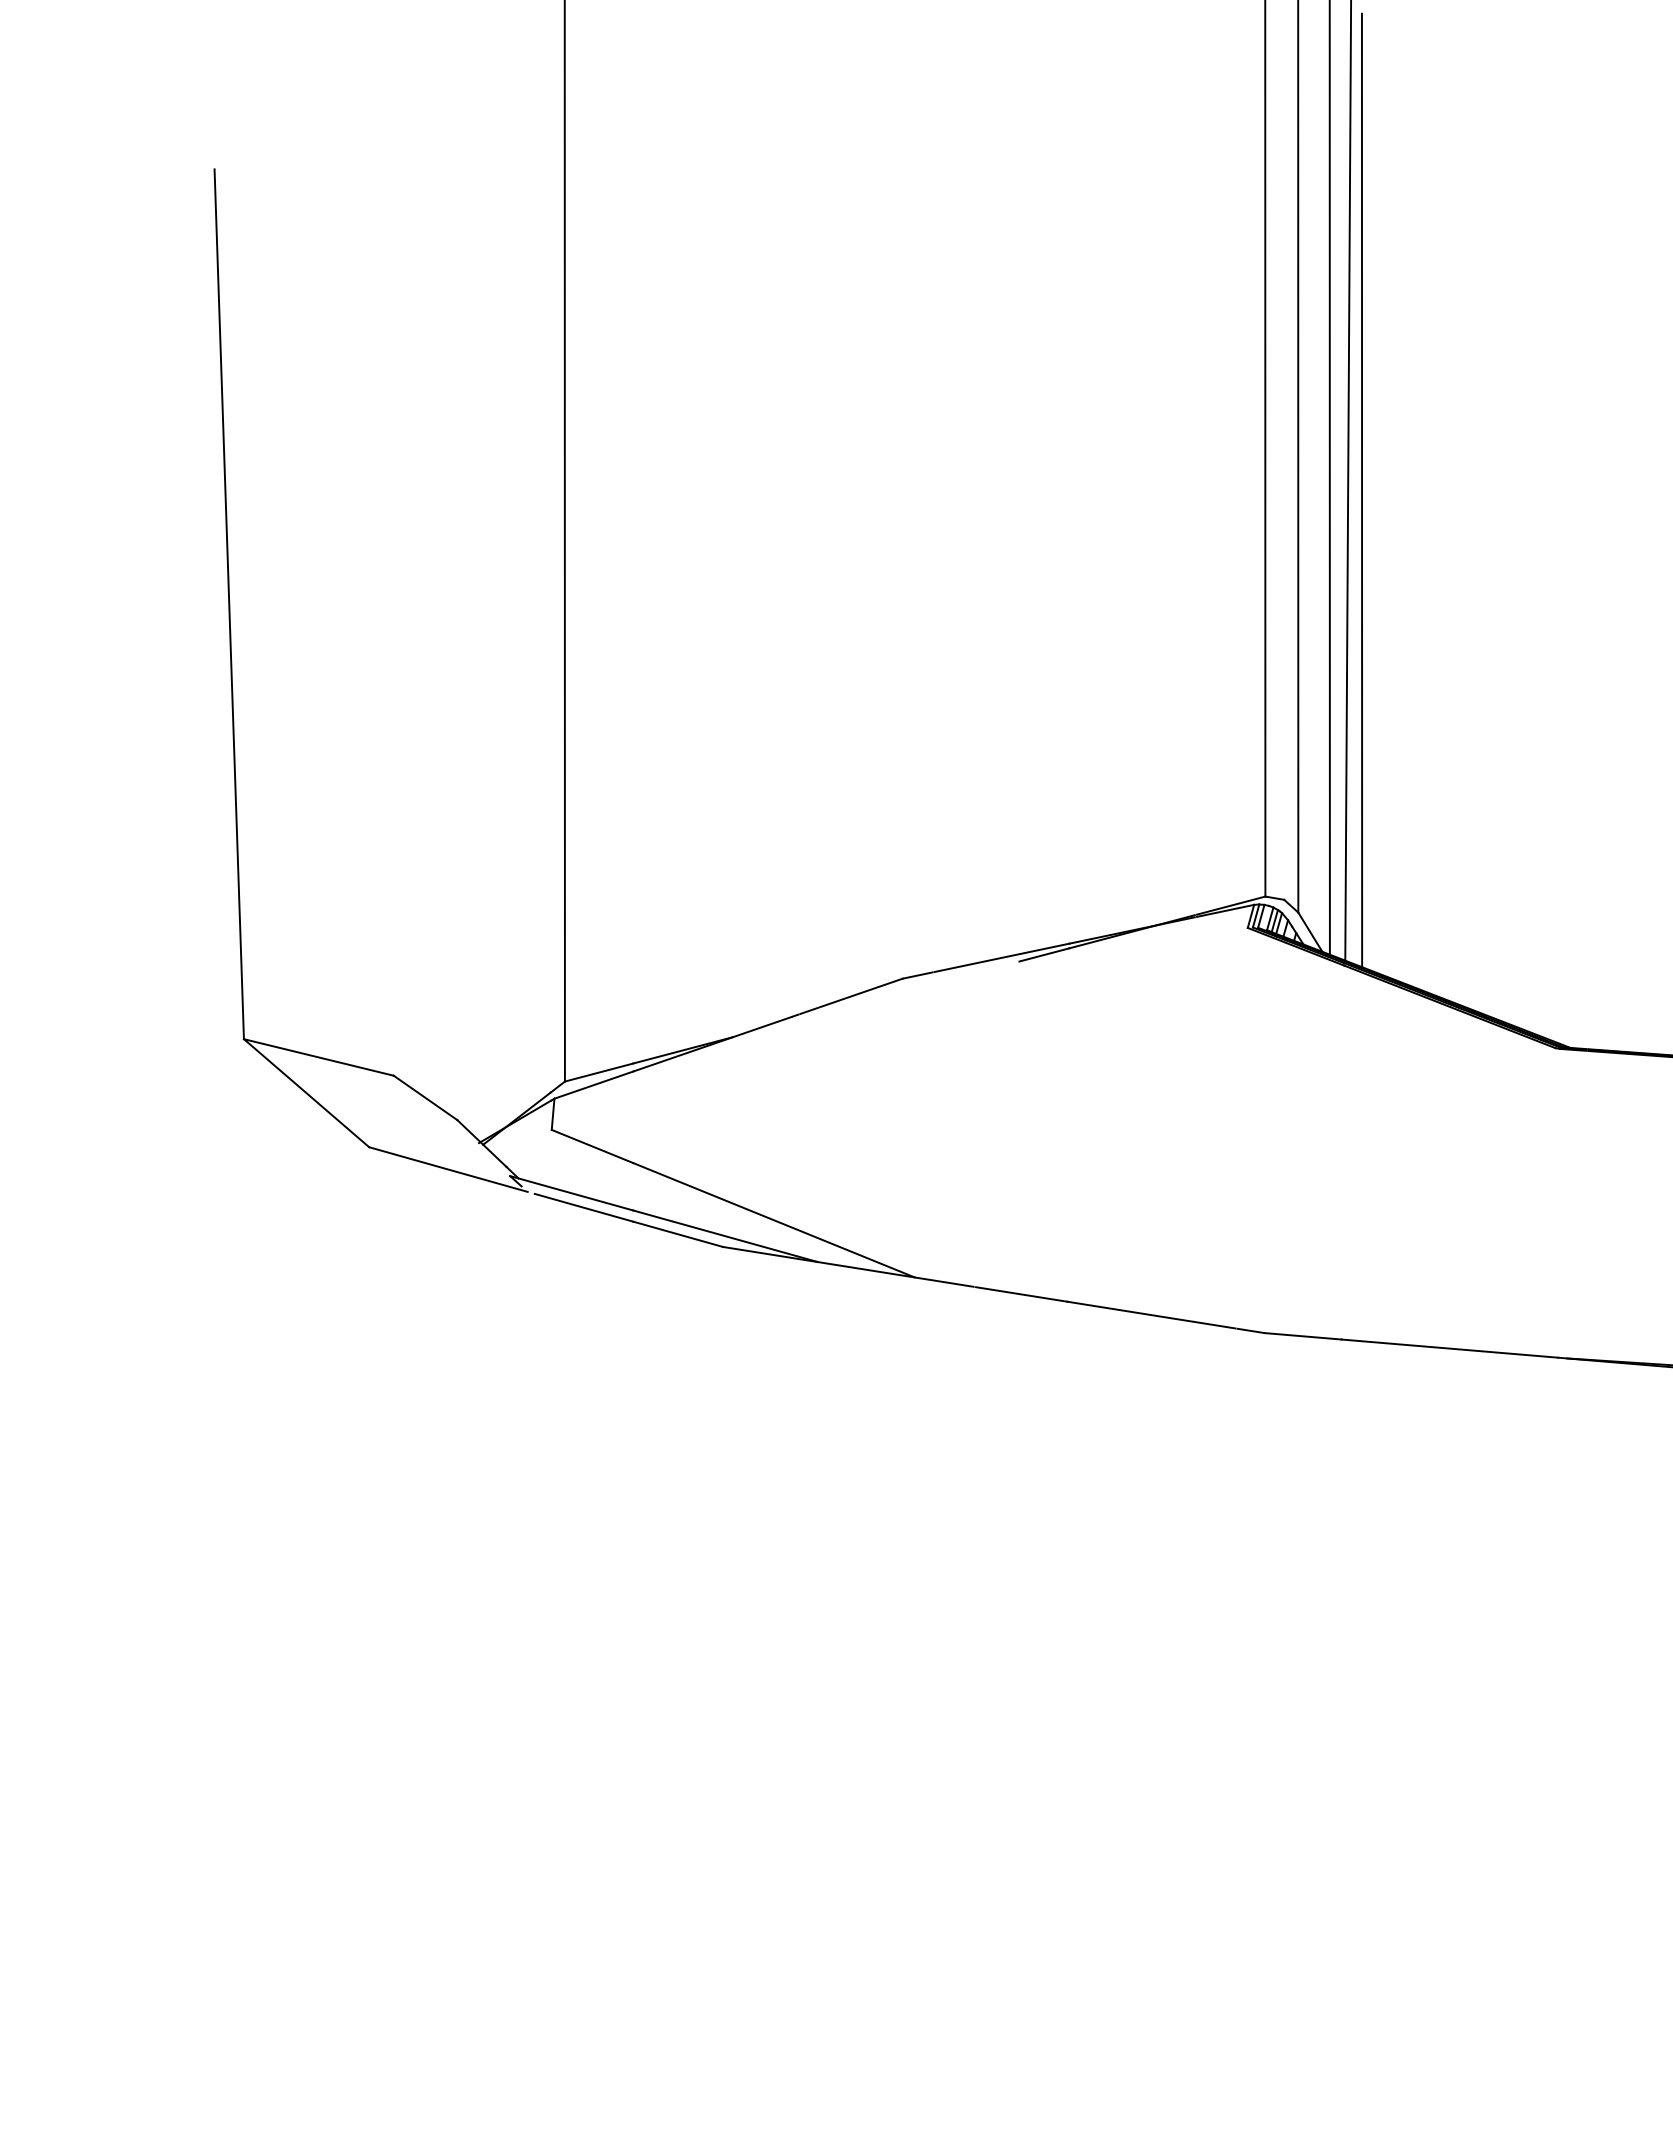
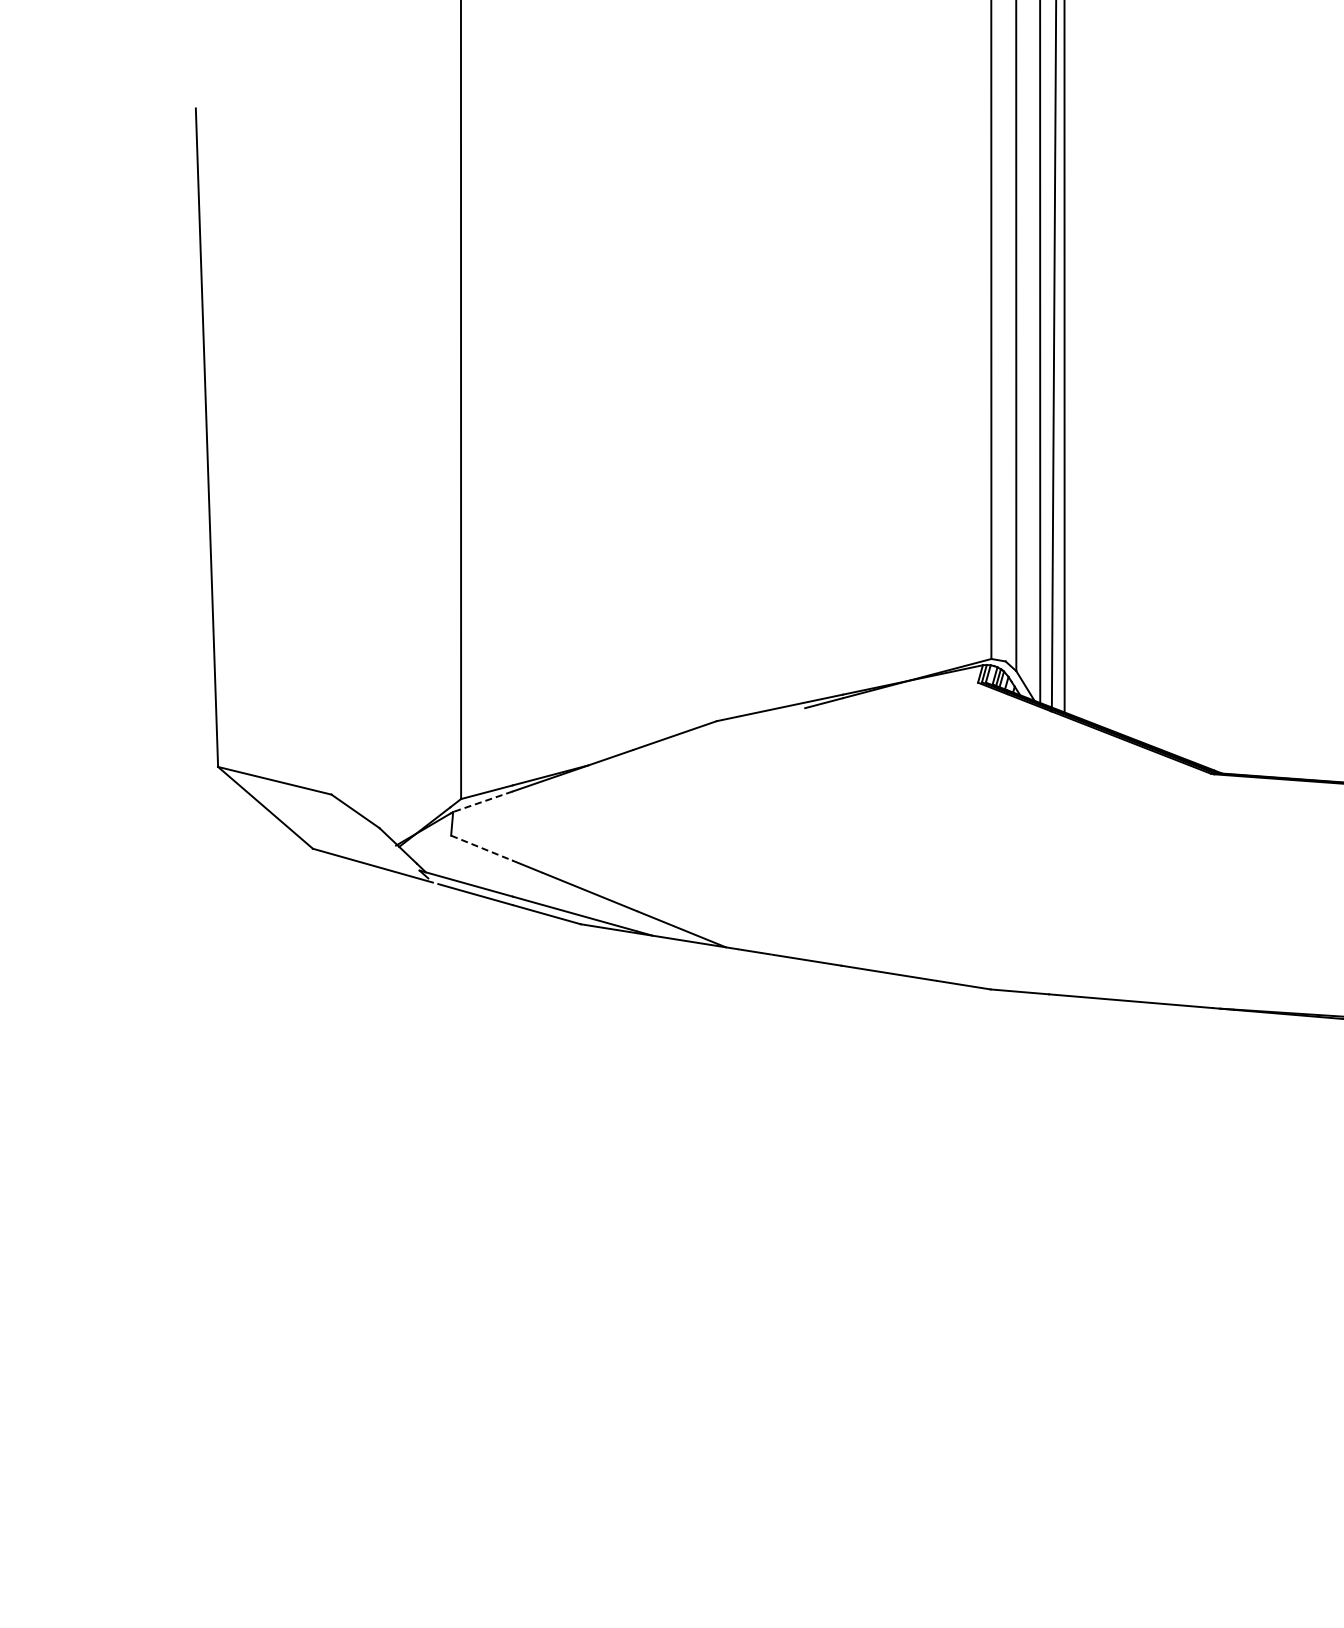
line: (593, 1084) -> (482, 801), solid -> dashed
line: (593, 1146) -> (482, 848), solid -> dashed

